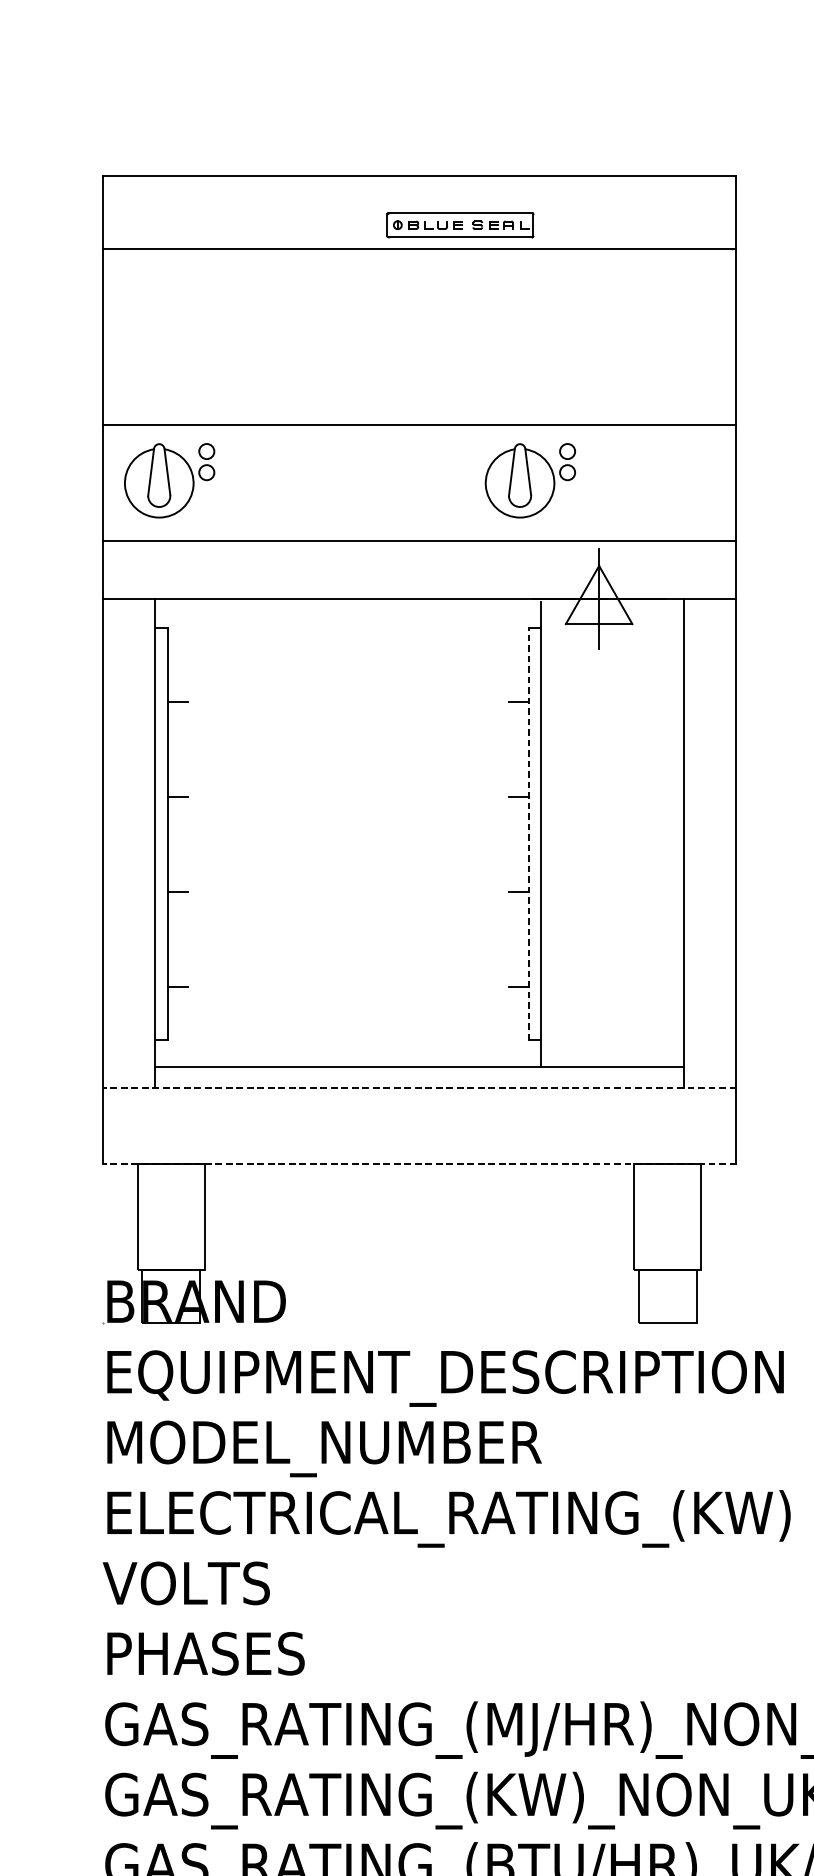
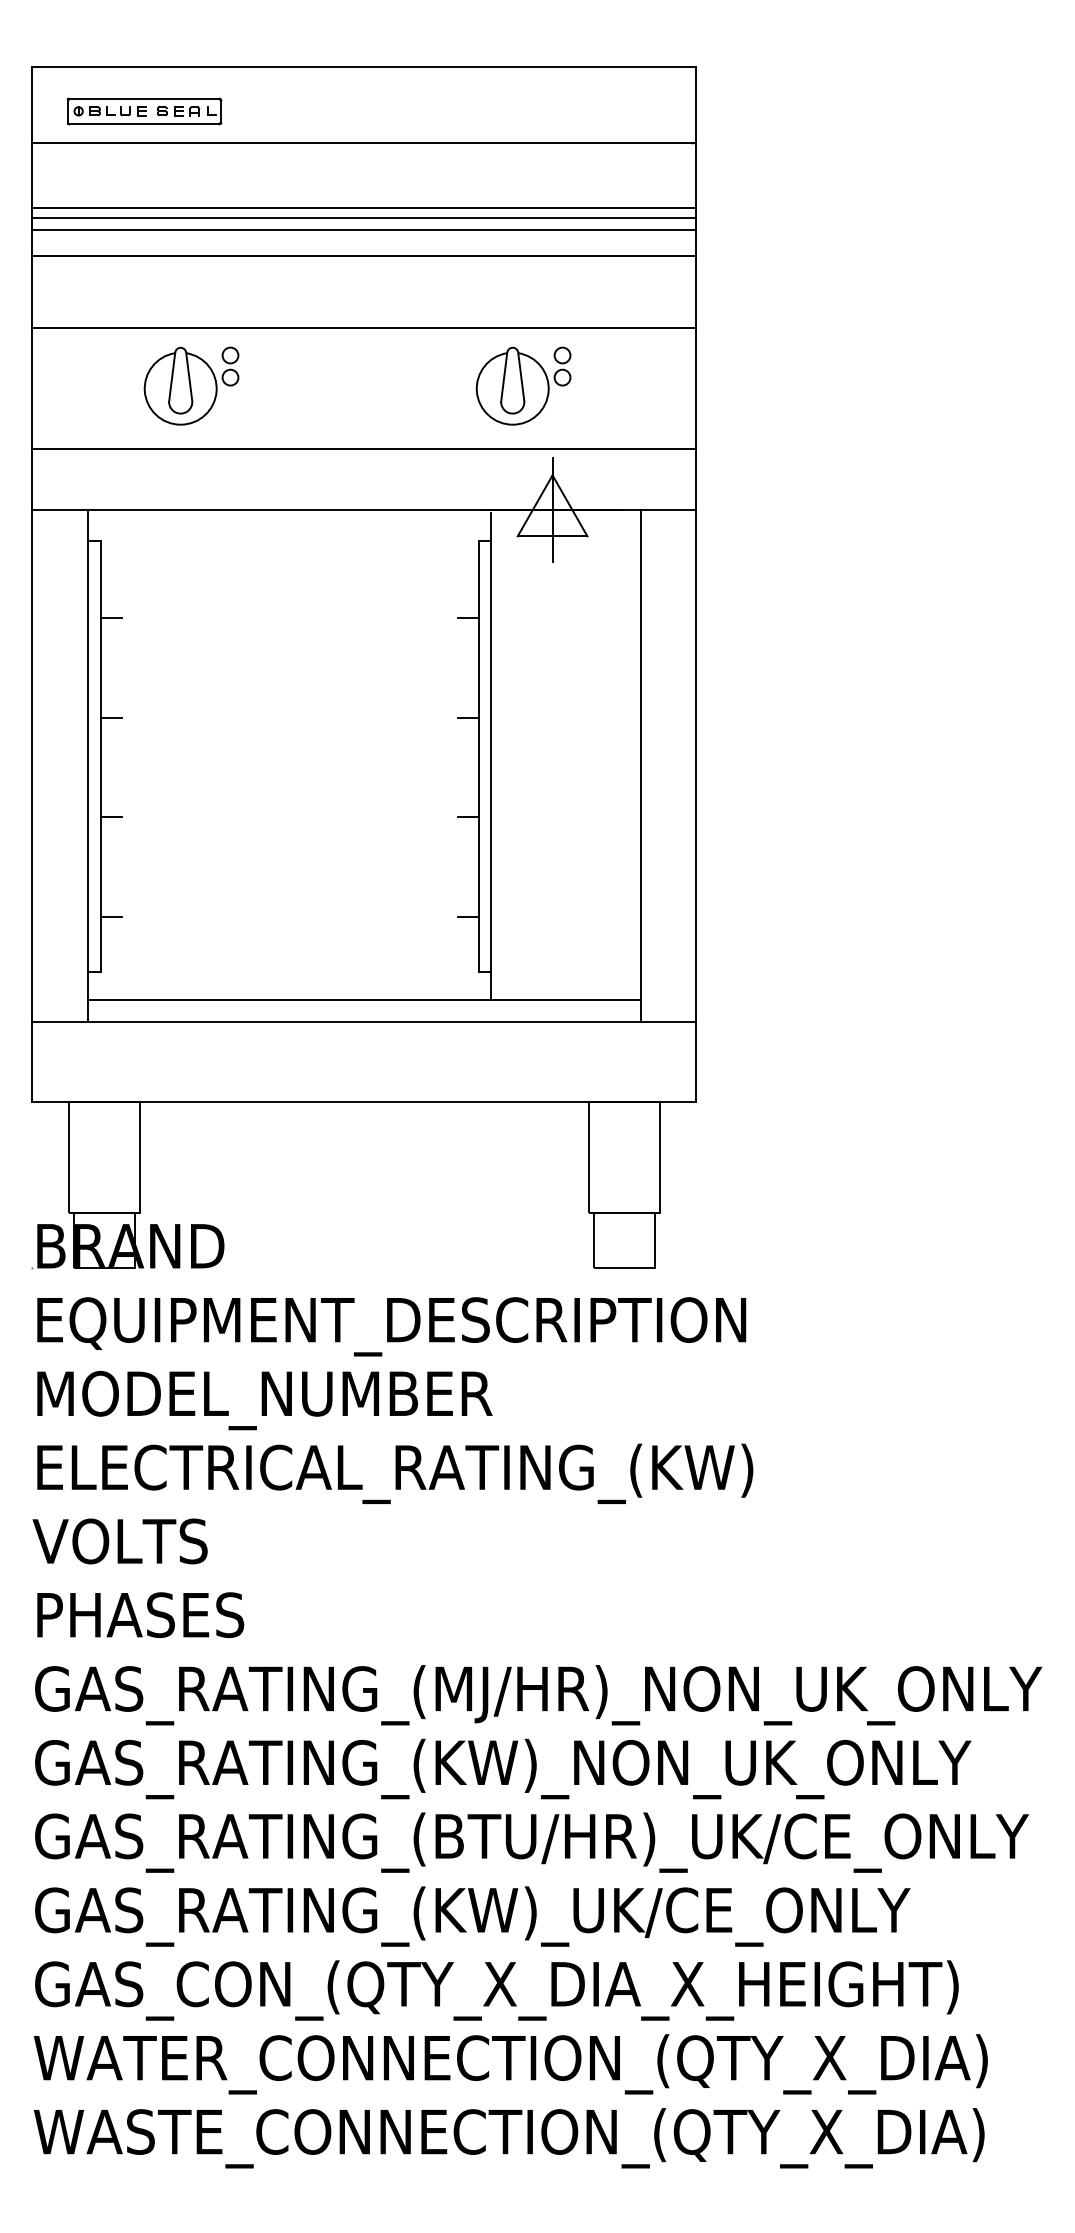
part: (460, 225) -> (144, 111), moved
line: (419, 311) -> (364, 208), added
line: (419, 320) -> (364, 218), added
line: (419, 331) -> (364, 229), added
line: (419, 356) -> (364, 255), added
part: (169, 480) -> (191, 385), moved
part: (530, 480) -> (523, 385), moved
line: (528, 834) -> (478, 756), dashed -> solid
line: (418, 1088) -> (363, 1022), dashed -> solid
line: (418, 1164) -> (363, 1102), dashed -> solid

